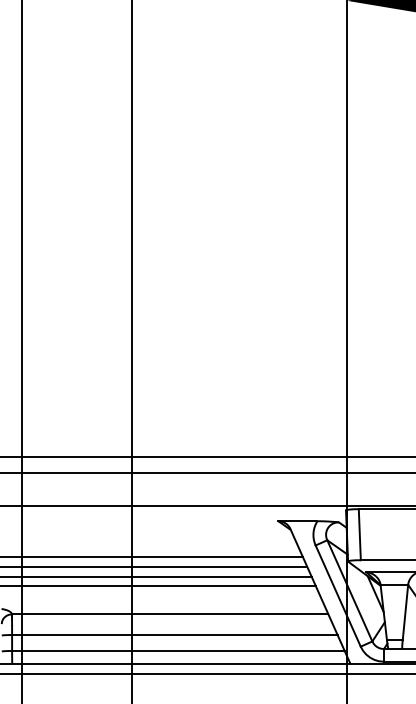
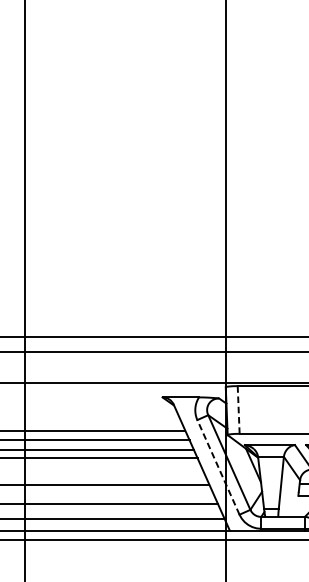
line: (359, 534) -> (238, 409), solid -> dashed
line: (338, 595) -> (218, 466), solid -> dashed

